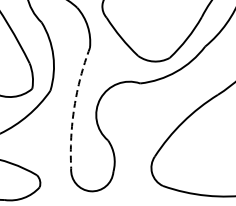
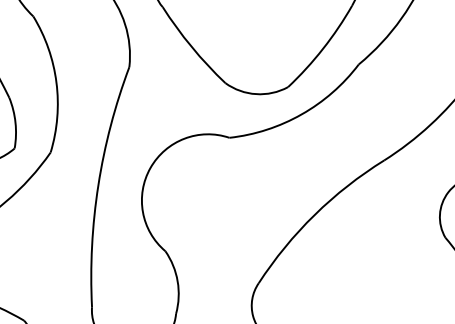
arc: (74, 107) -> (98, 185), dashed -> solid

